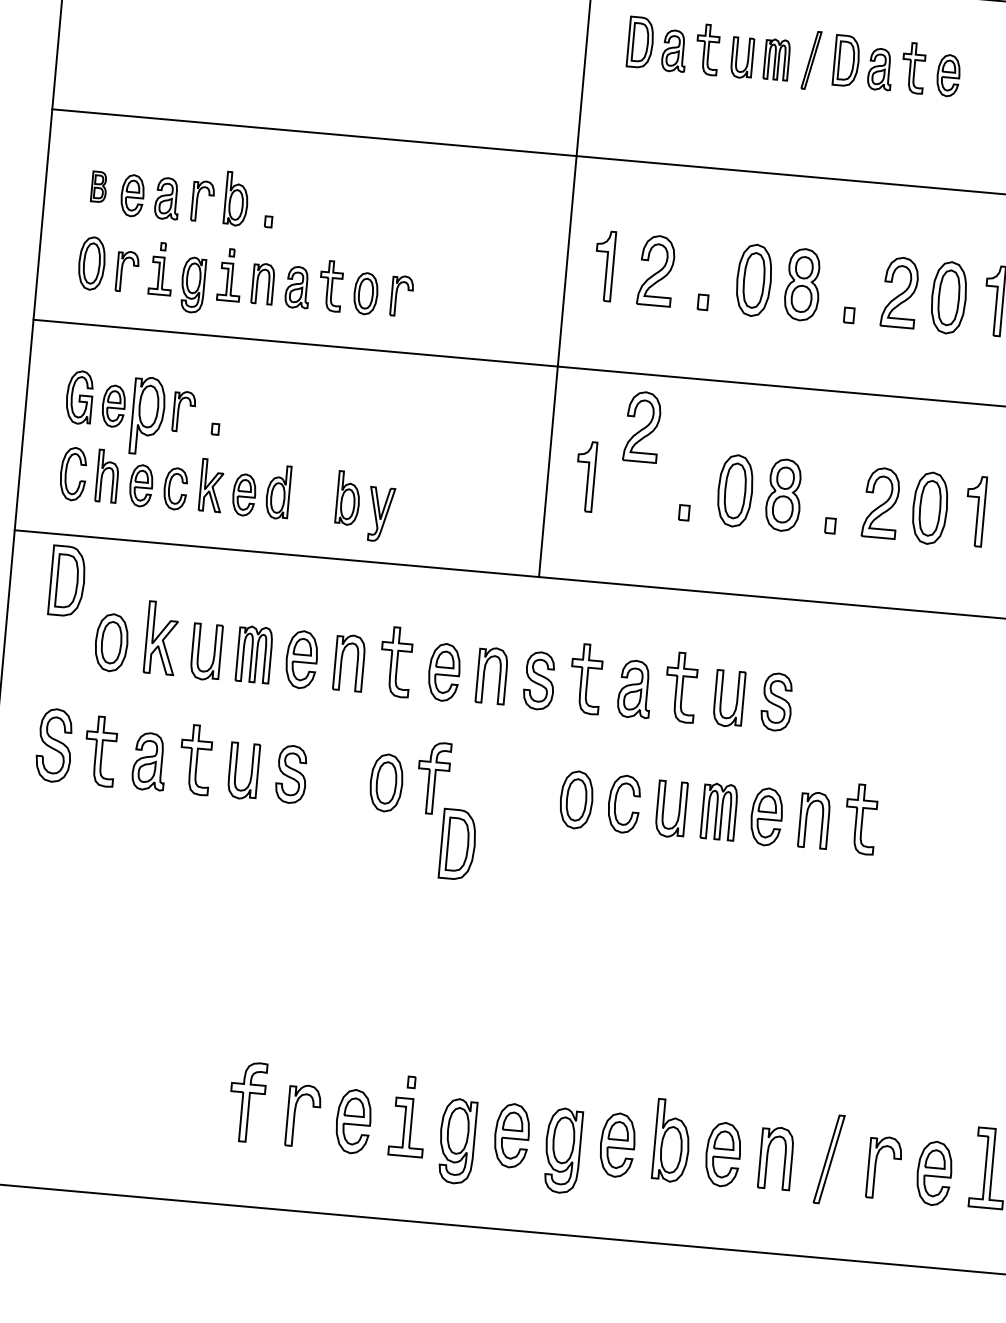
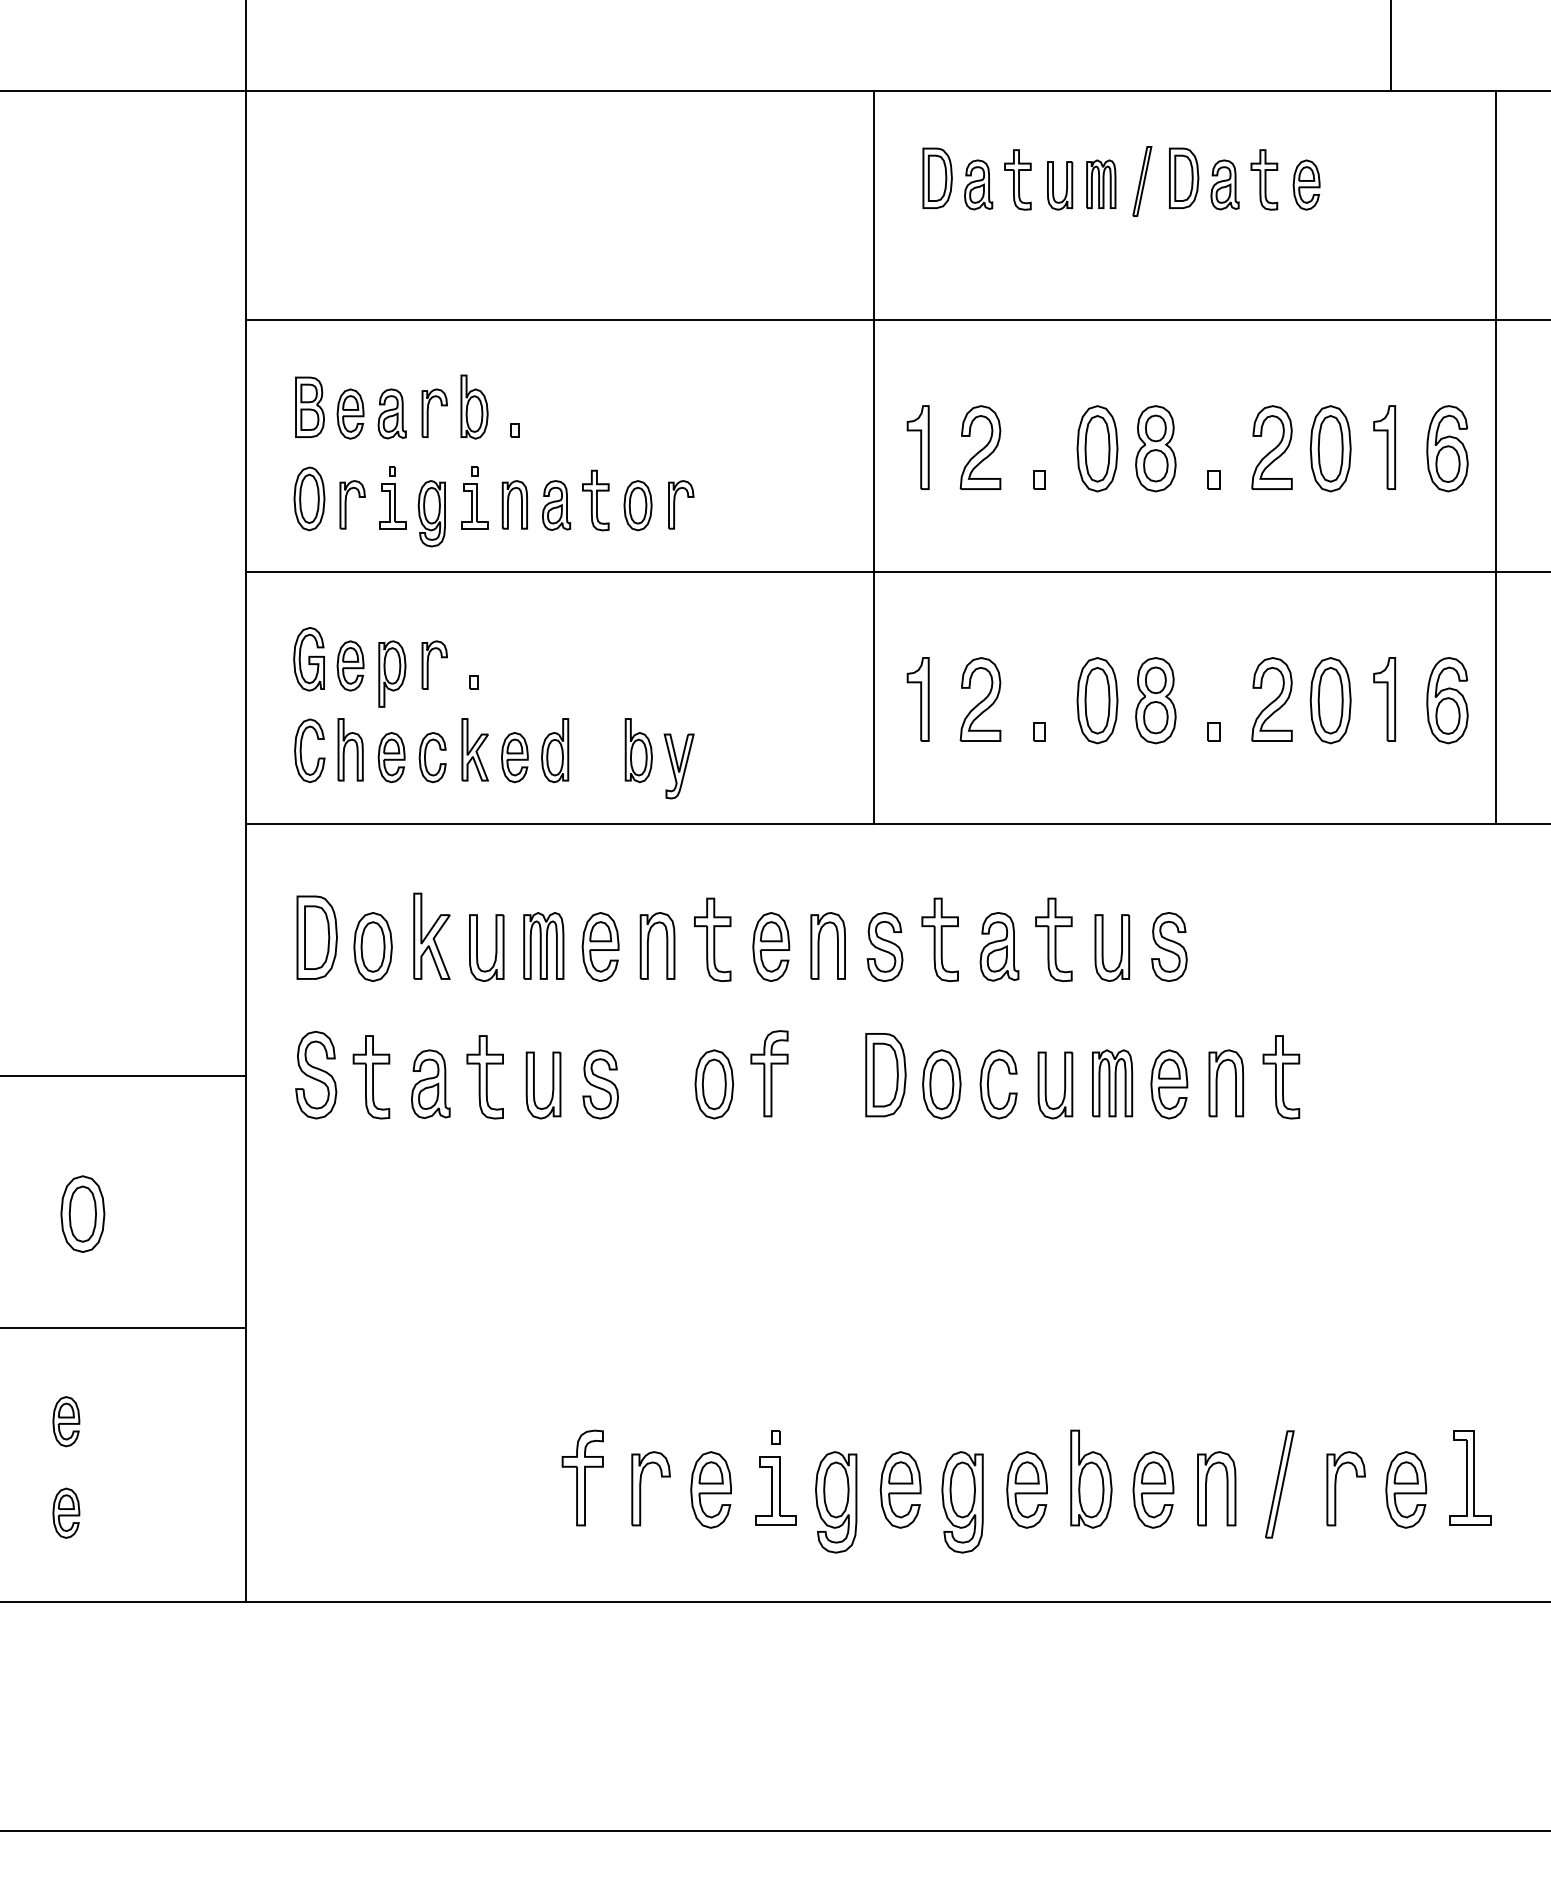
part: (98, 186) -> (309, 406), size x1.67
part: (148, 415) -> (392, 673), size x0.71
part: (642, 426) -> (980, 699), moved
part: (66, 581) -> (316, 937), moved
part: (457, 844) -> (885, 1075), moved

